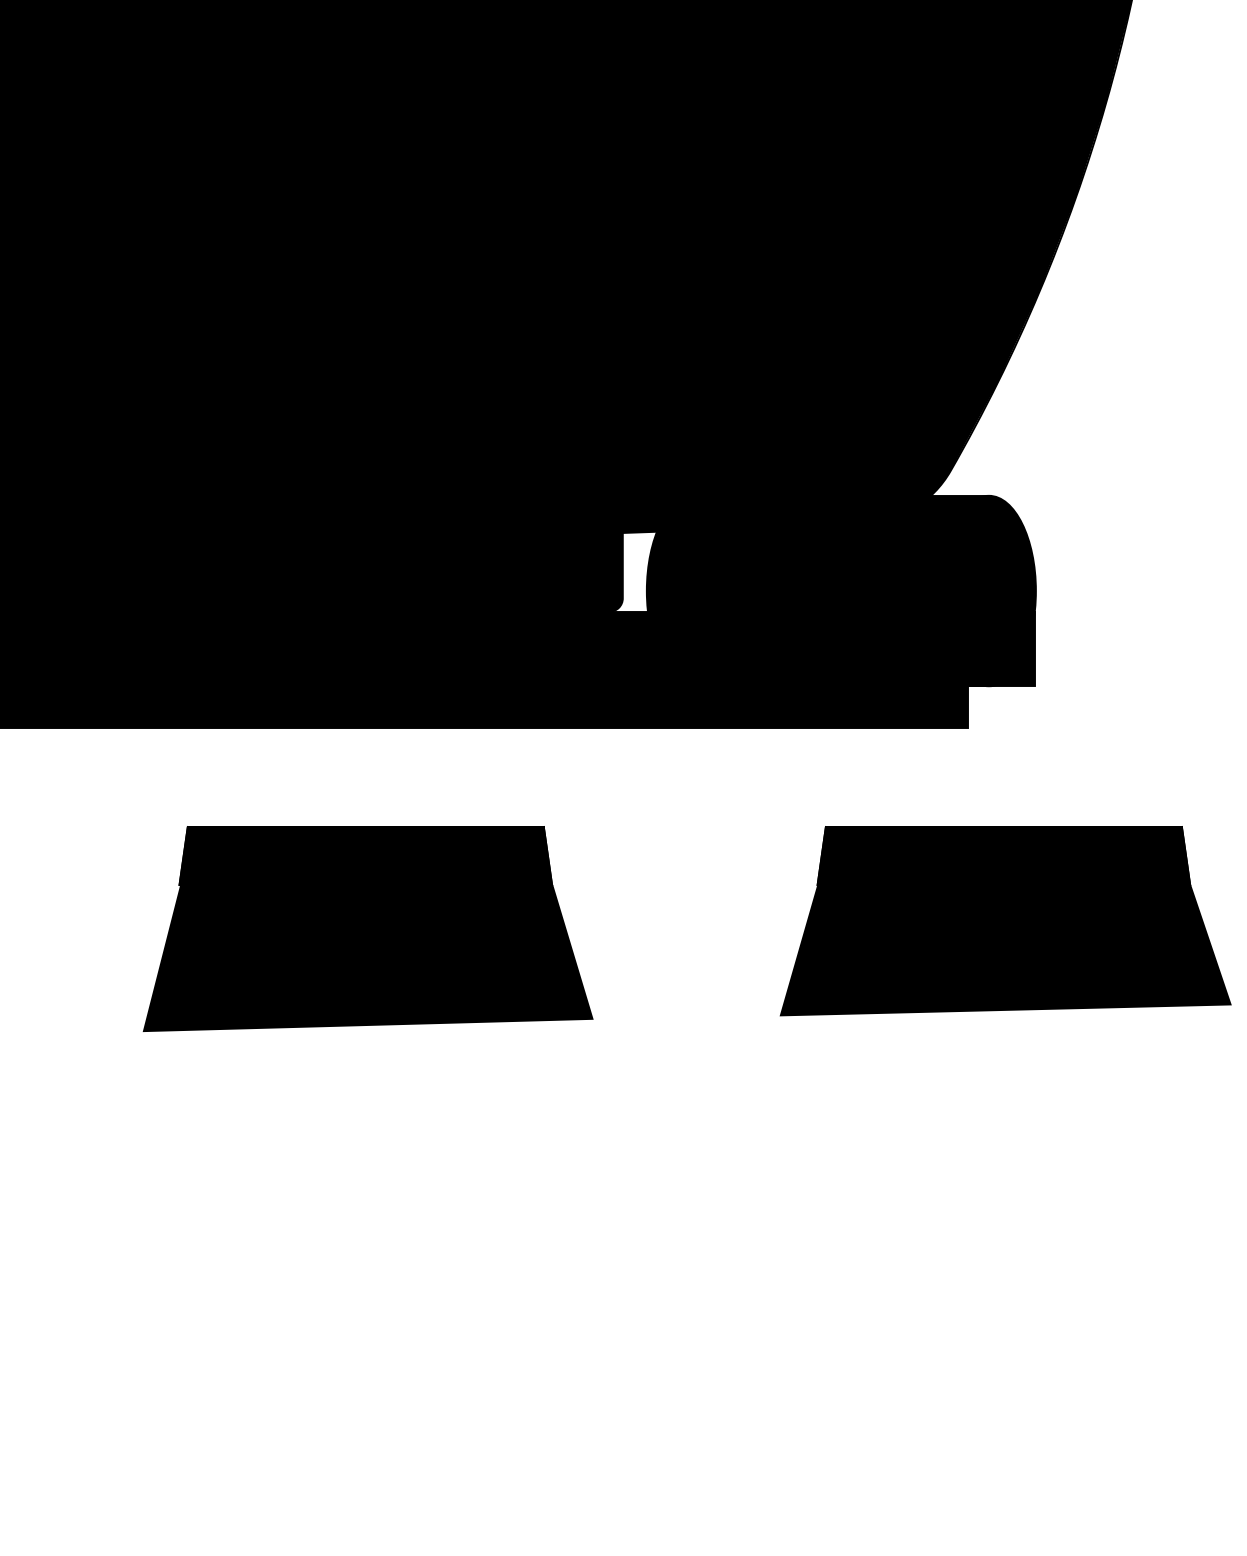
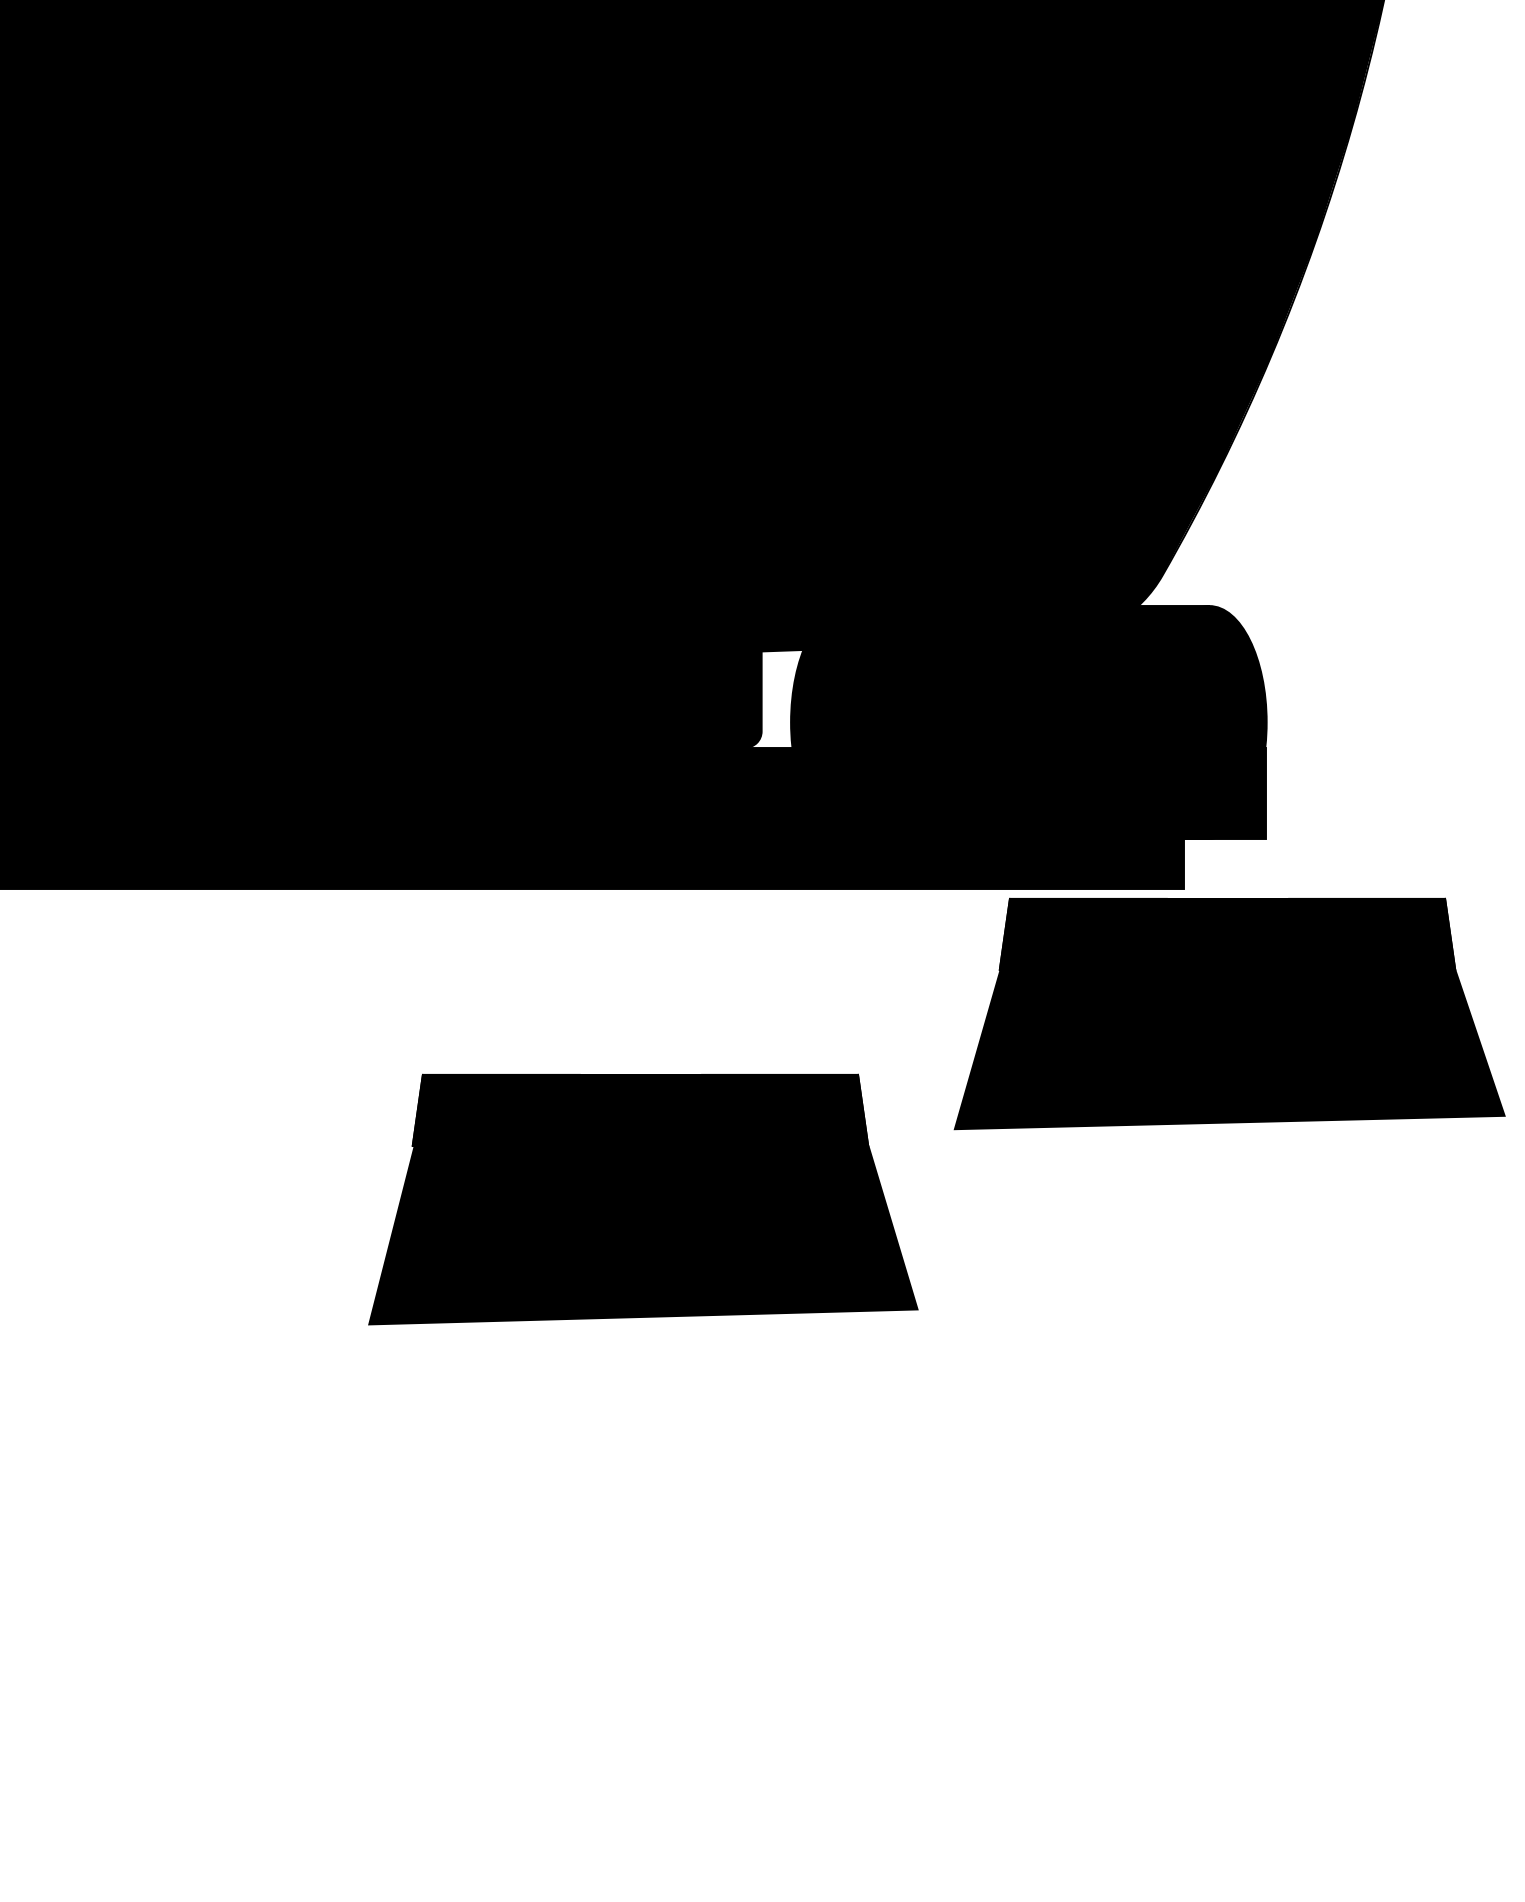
part: (1005, 920) -> (1229, 1013), moved
part: (368, 928) -> (643, 1199), moved

